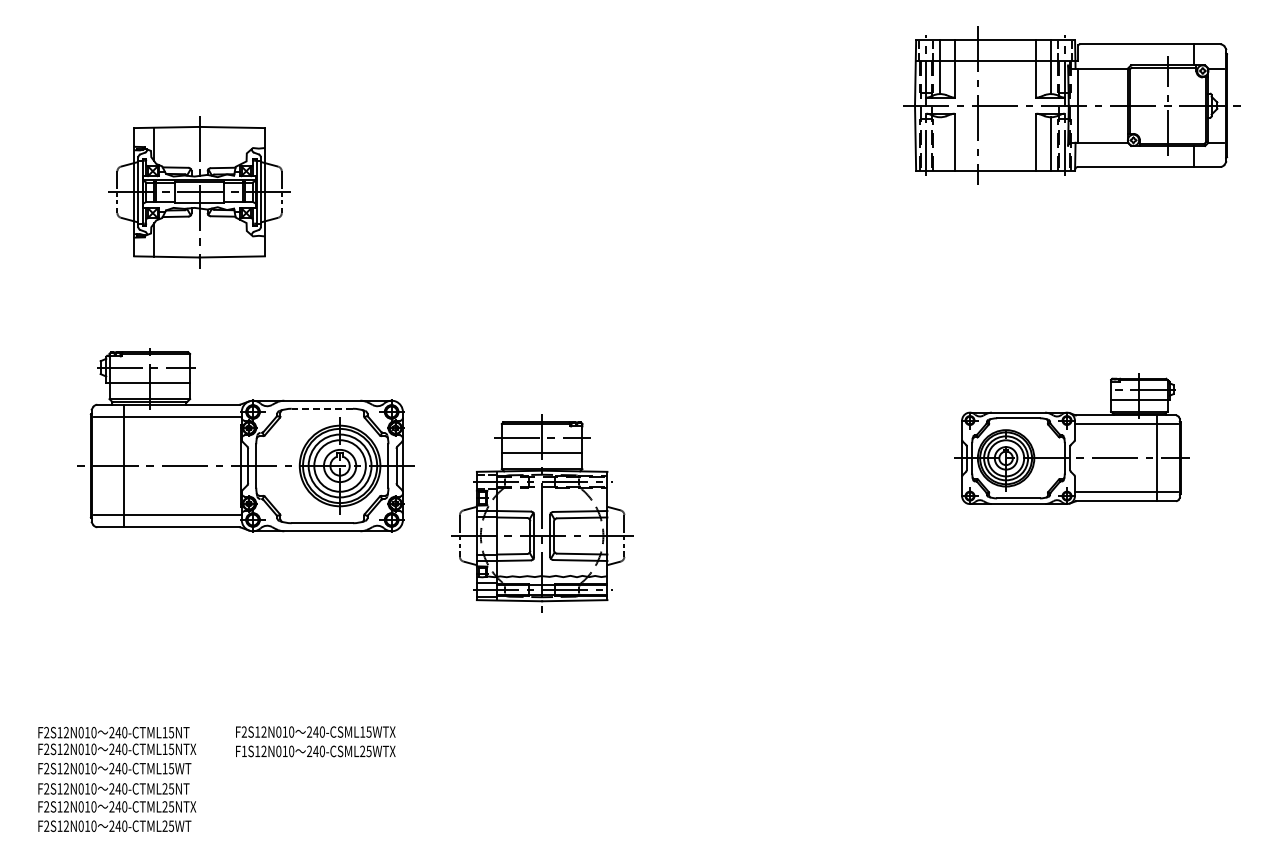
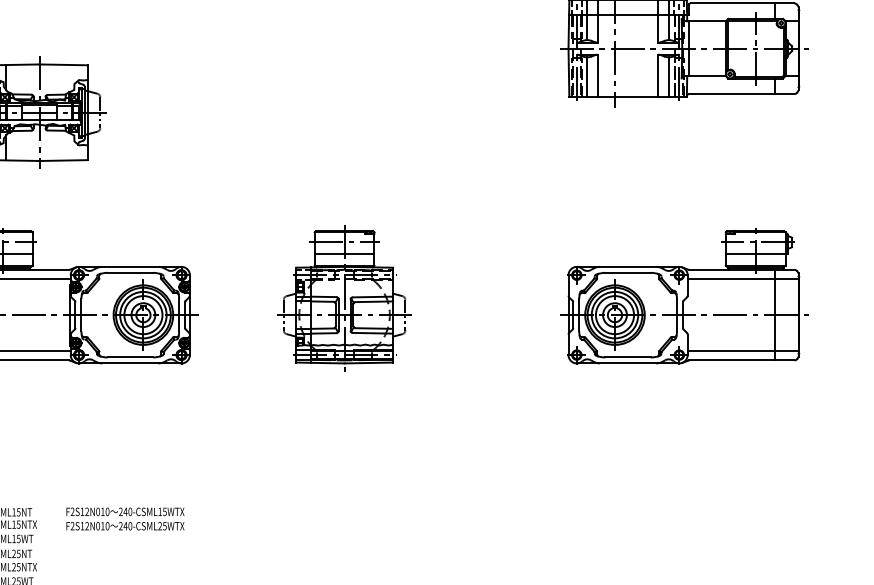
line: (940, 143) -> (587, 76), added
line: (322, 408) -> (130, 272), dashed -> solid
part: (1071, 440) -> (684, 296), size x1.43
part: (542, 513) -> (344, 298), moved
text: (243, 750) -> (72, 525), F1S12N010 -> F2S12N010

